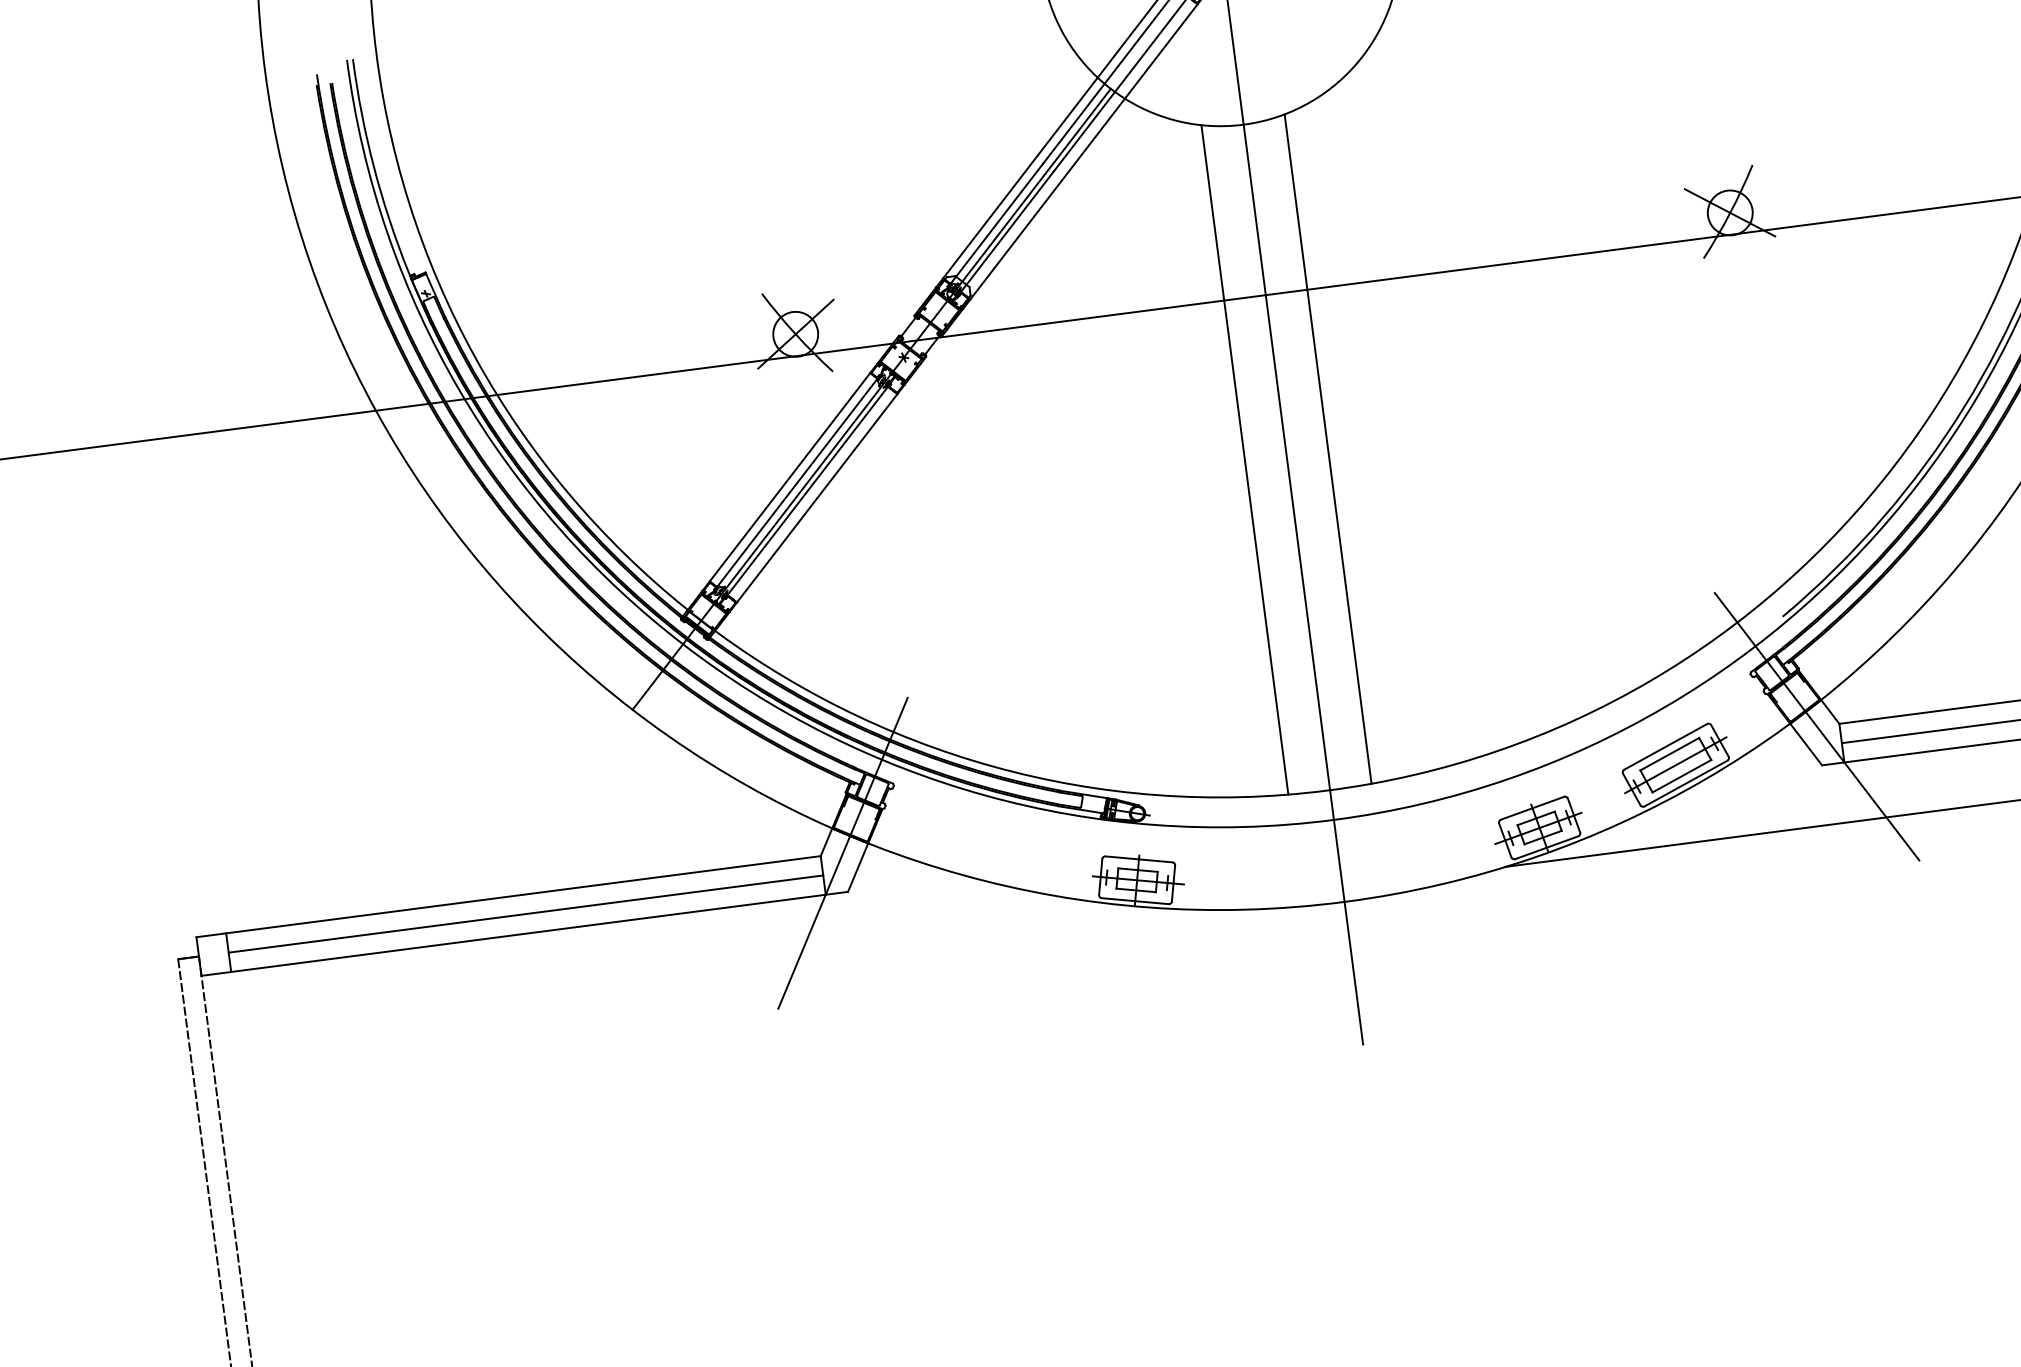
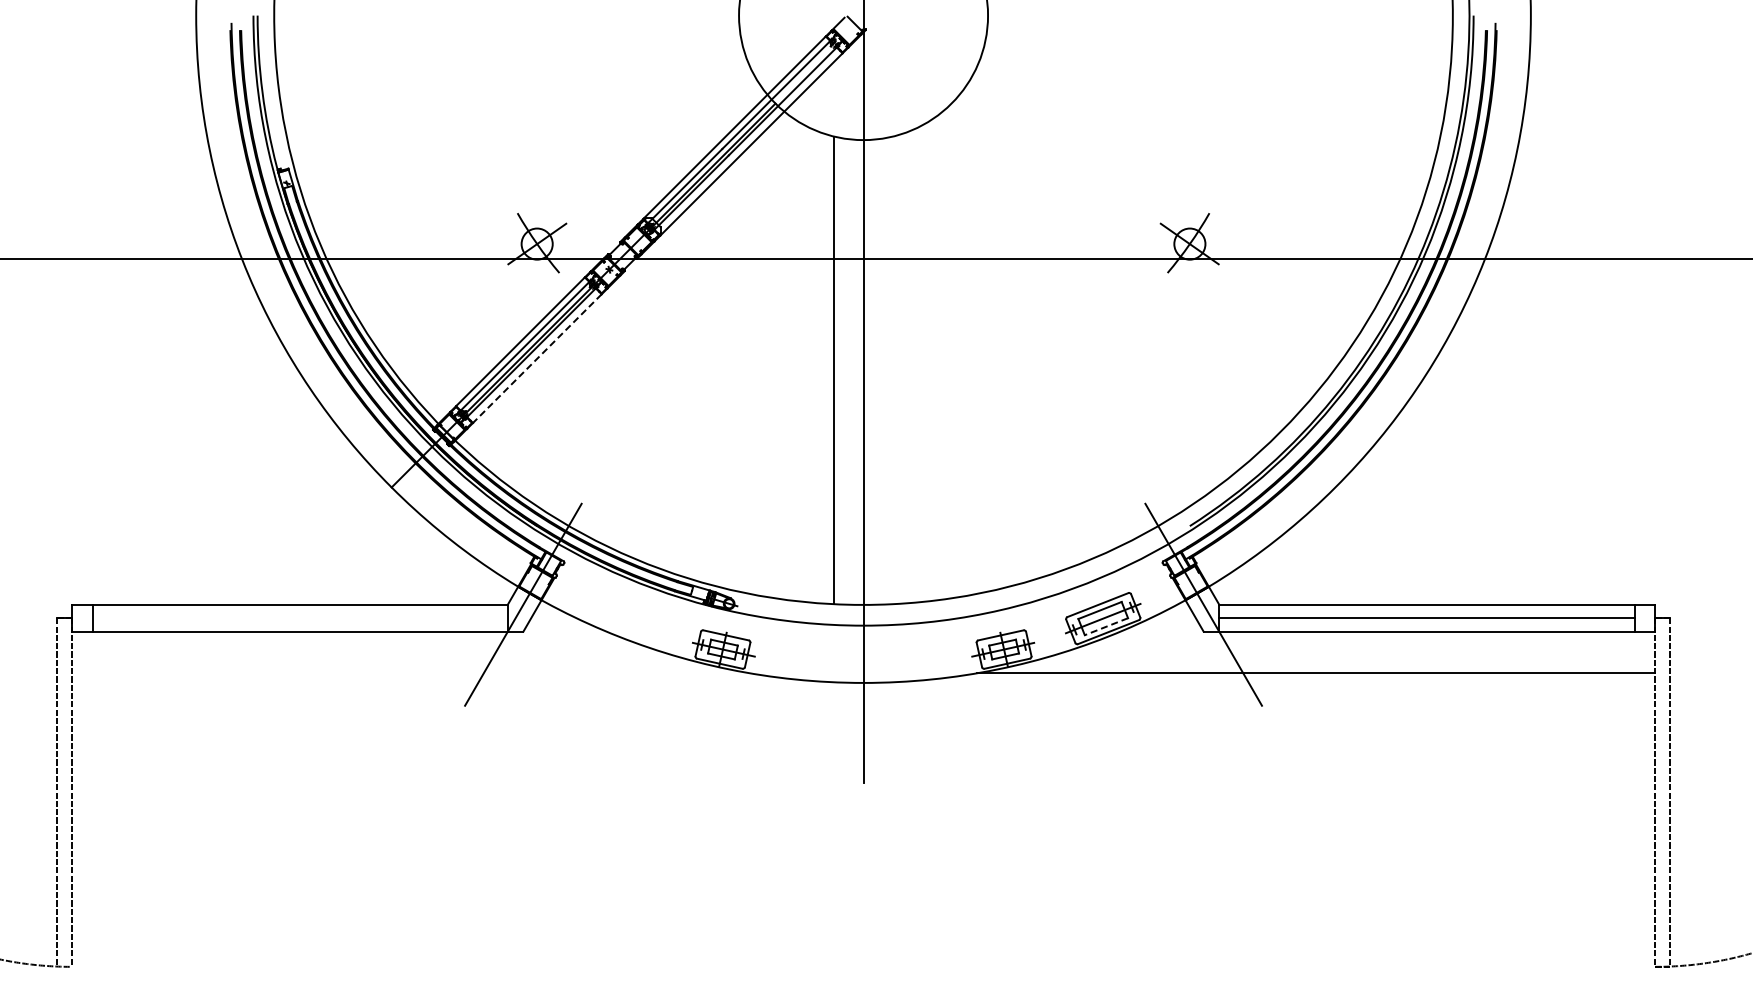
line: (1327, 449) -> (892, 370), removed
line: (817, 498) -> (537, 358), solid -> dashed
line: (1680, 776) -> (1105, 626), solid -> dashed
line: (525, 914) -> (299, 618), removed

